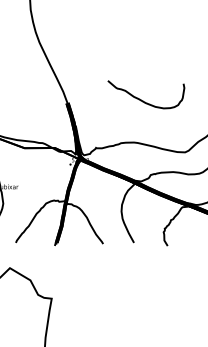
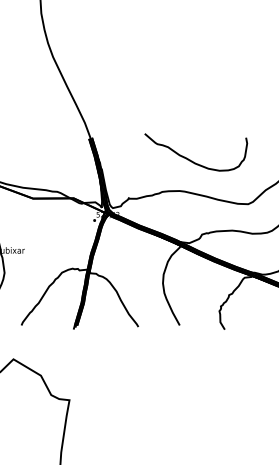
part: (143, 100) -> (192, 160), moved

